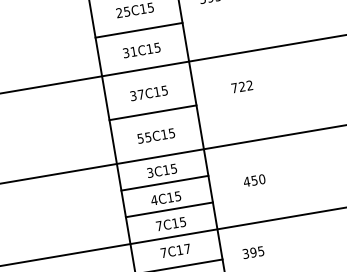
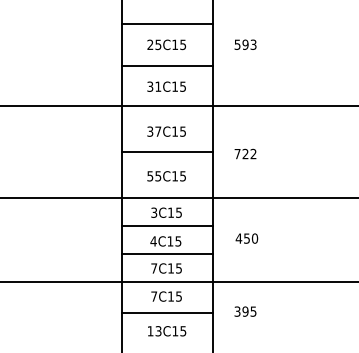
text: (242, 86) -> (245, 153), moved
text: (254, 180) -> (246, 238), moved
text: (187, 248) -> (178, 296), 7C17 -> 7C15

